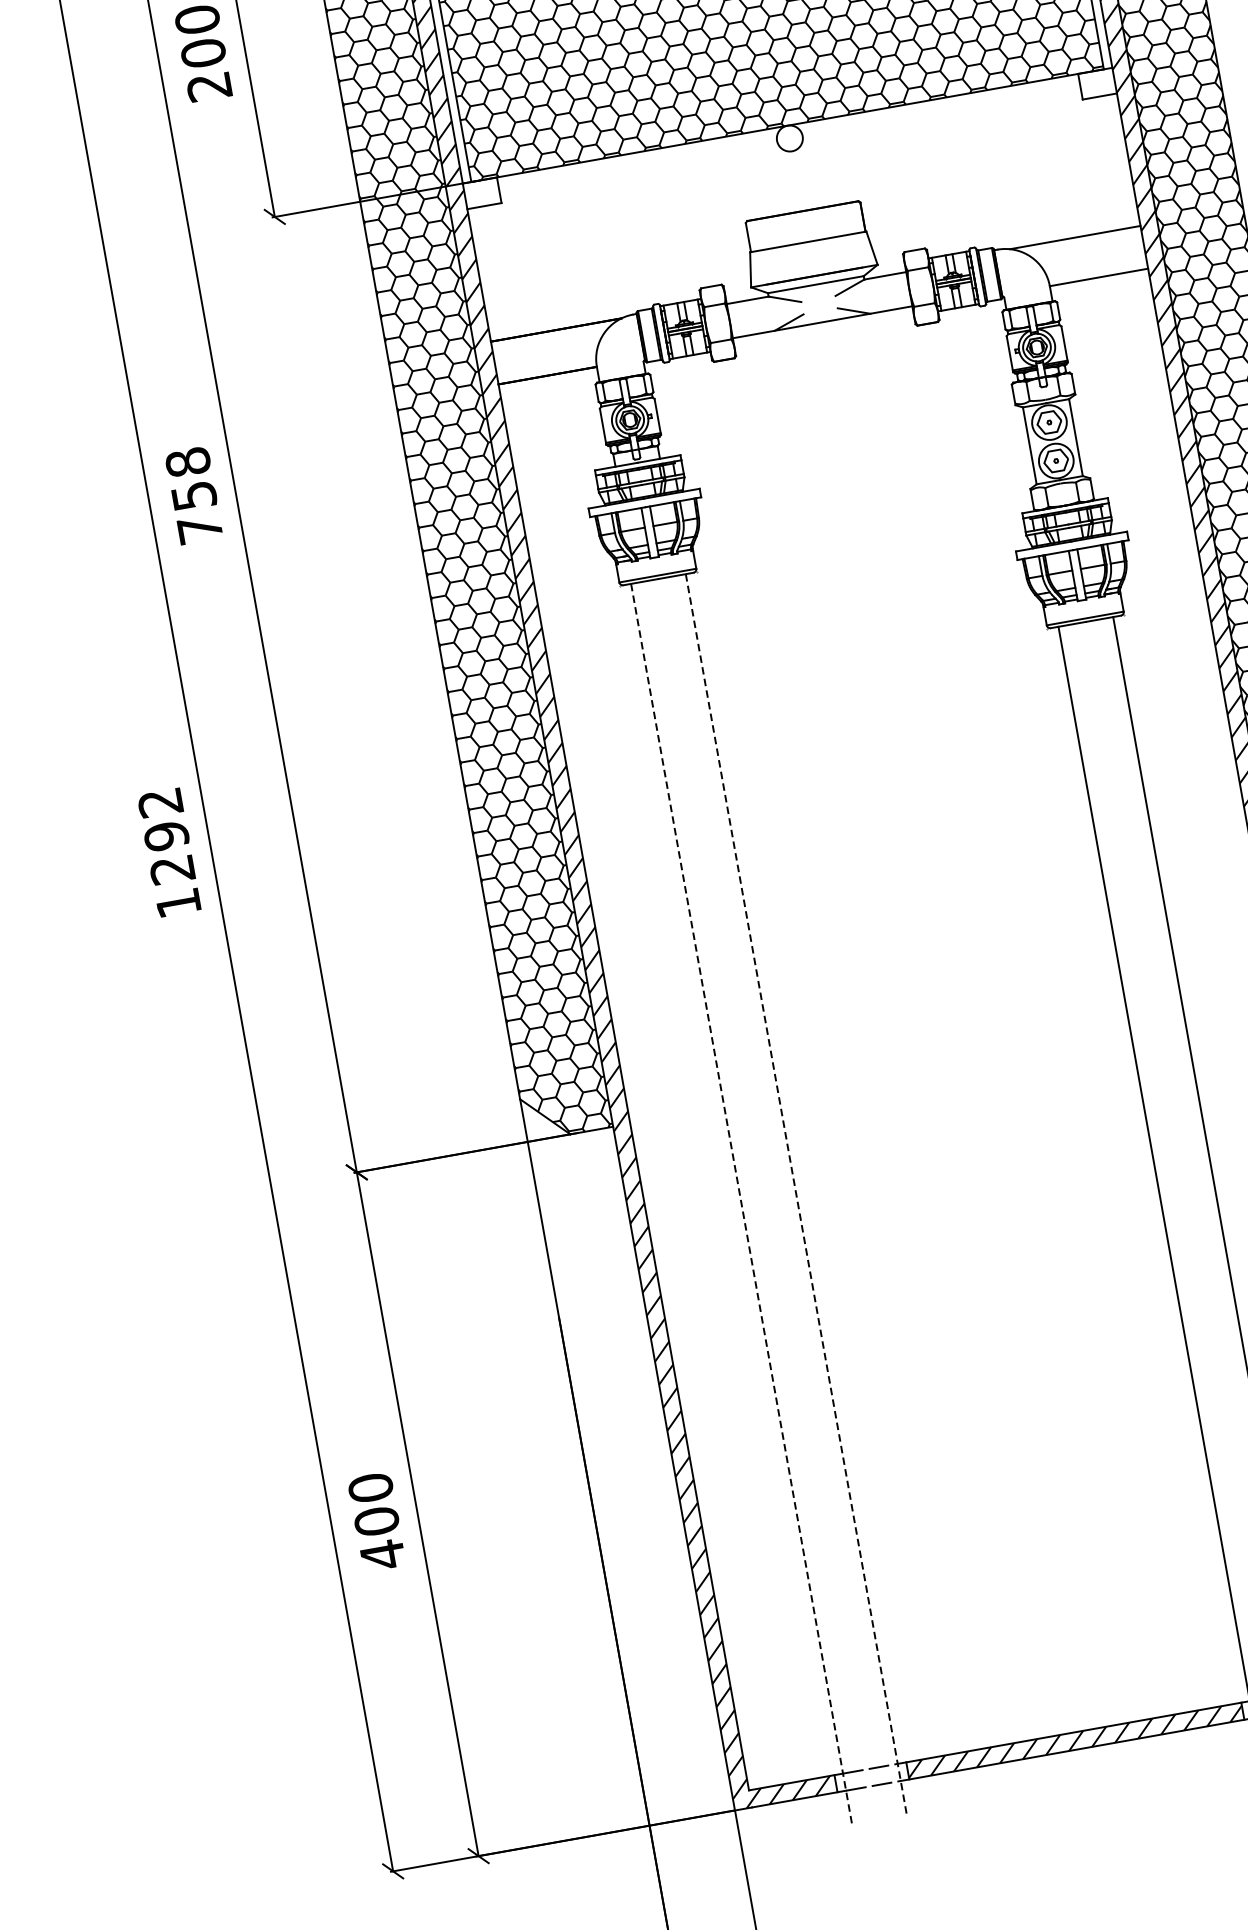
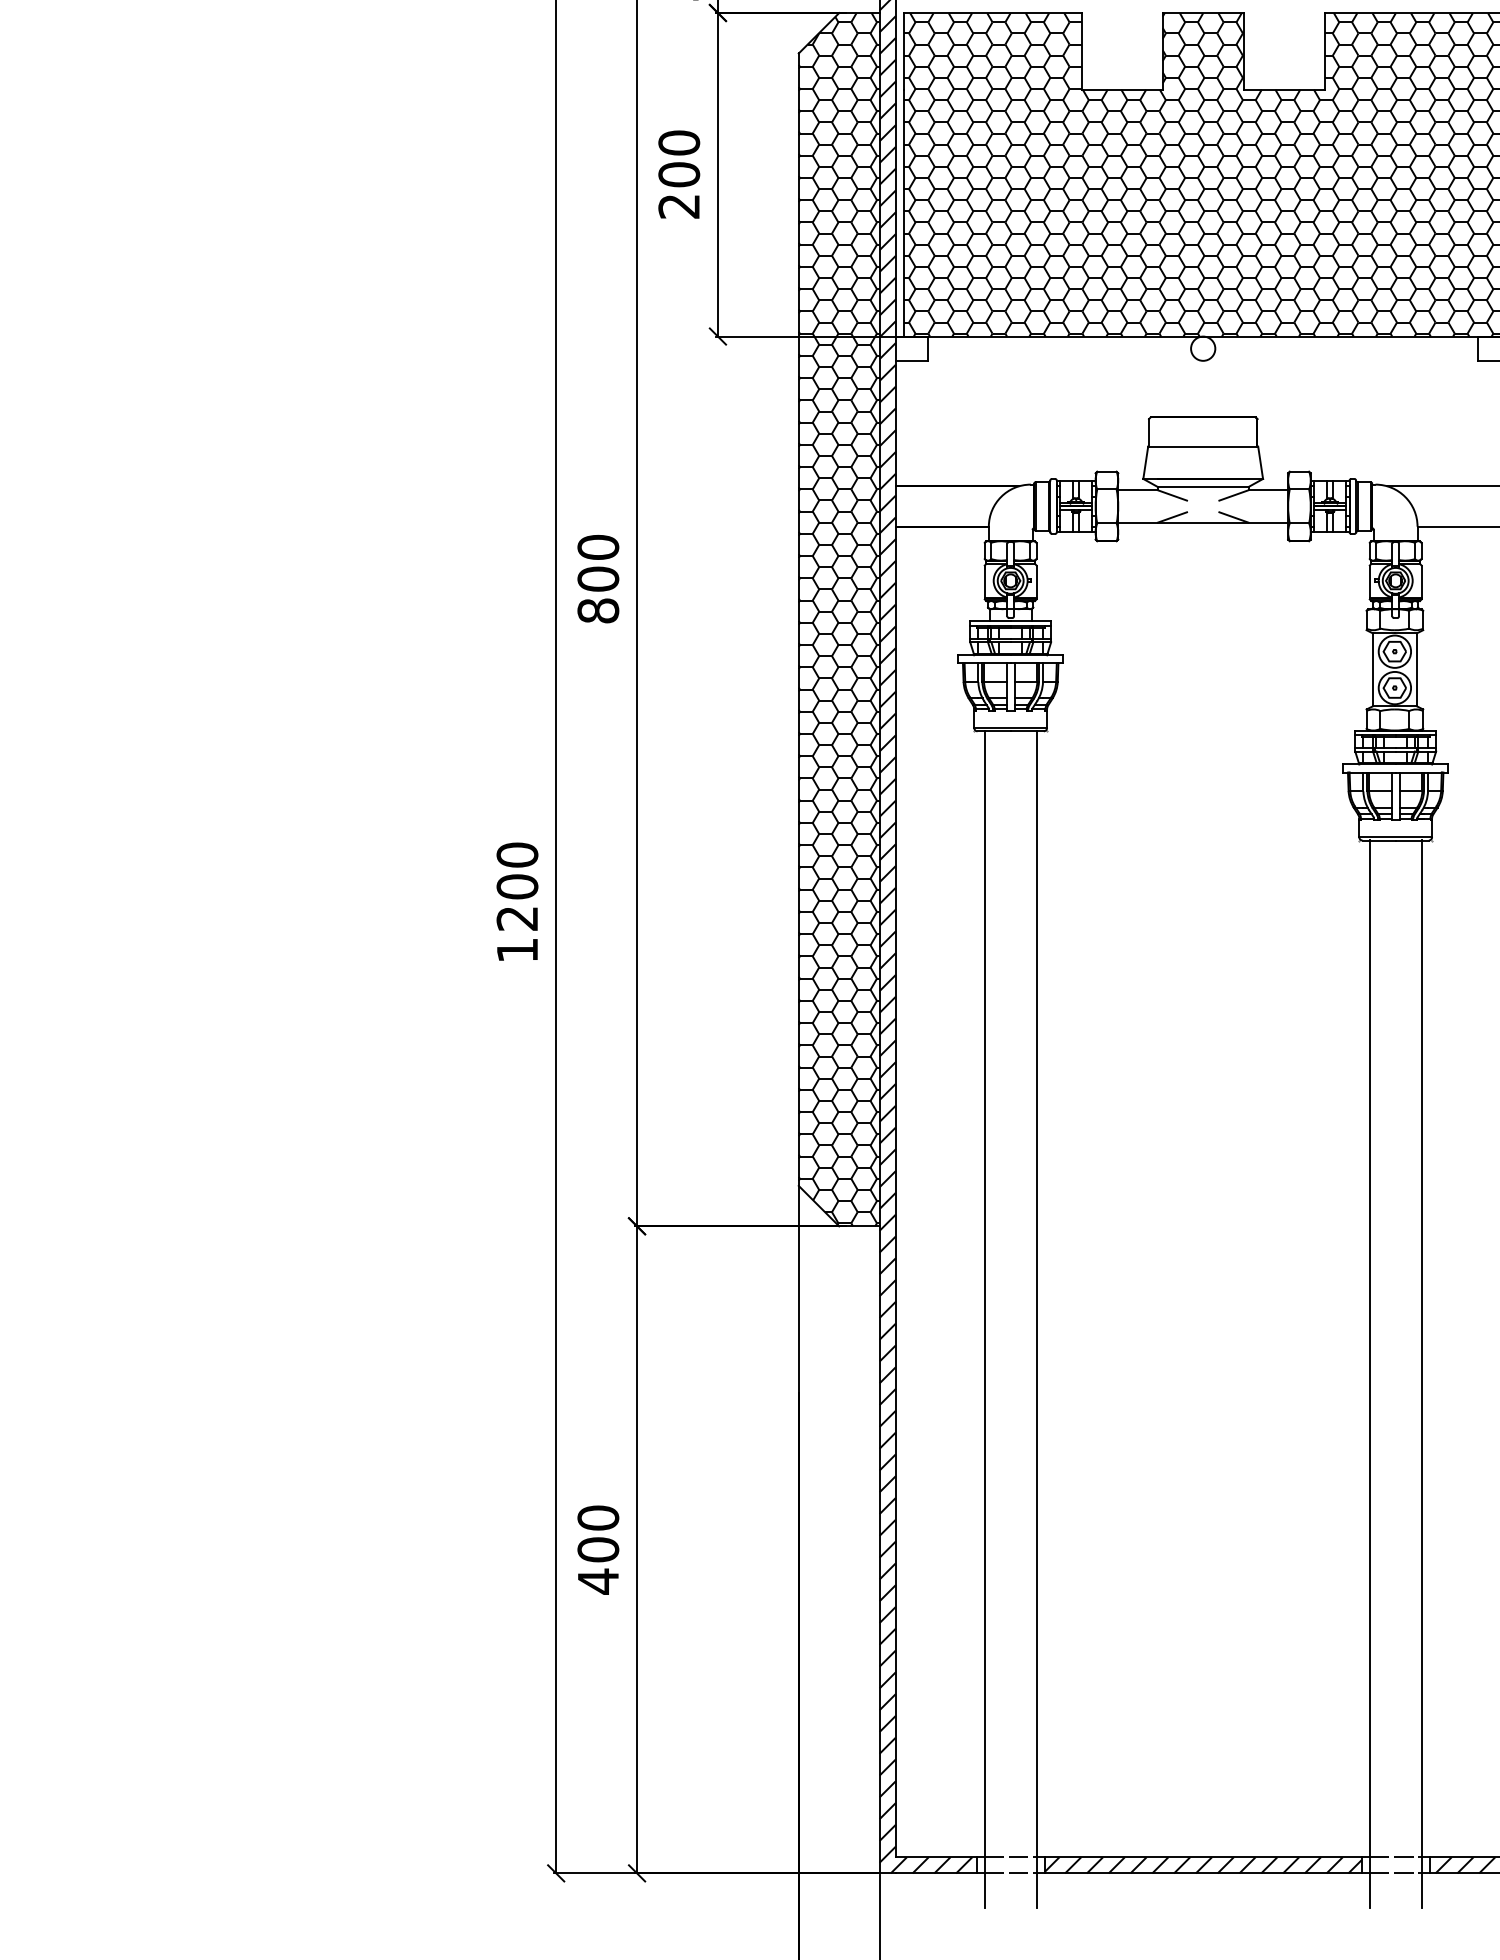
text: (194, 495) -> (598, 578), 758 -> 800
text: (163, 818) -> (517, 870), 1292 -> 1200
line: (796, 1195) -> (1036, 1319), dashed -> solid
line: (741, 1205) -> (984, 1319), dashed -> solid

